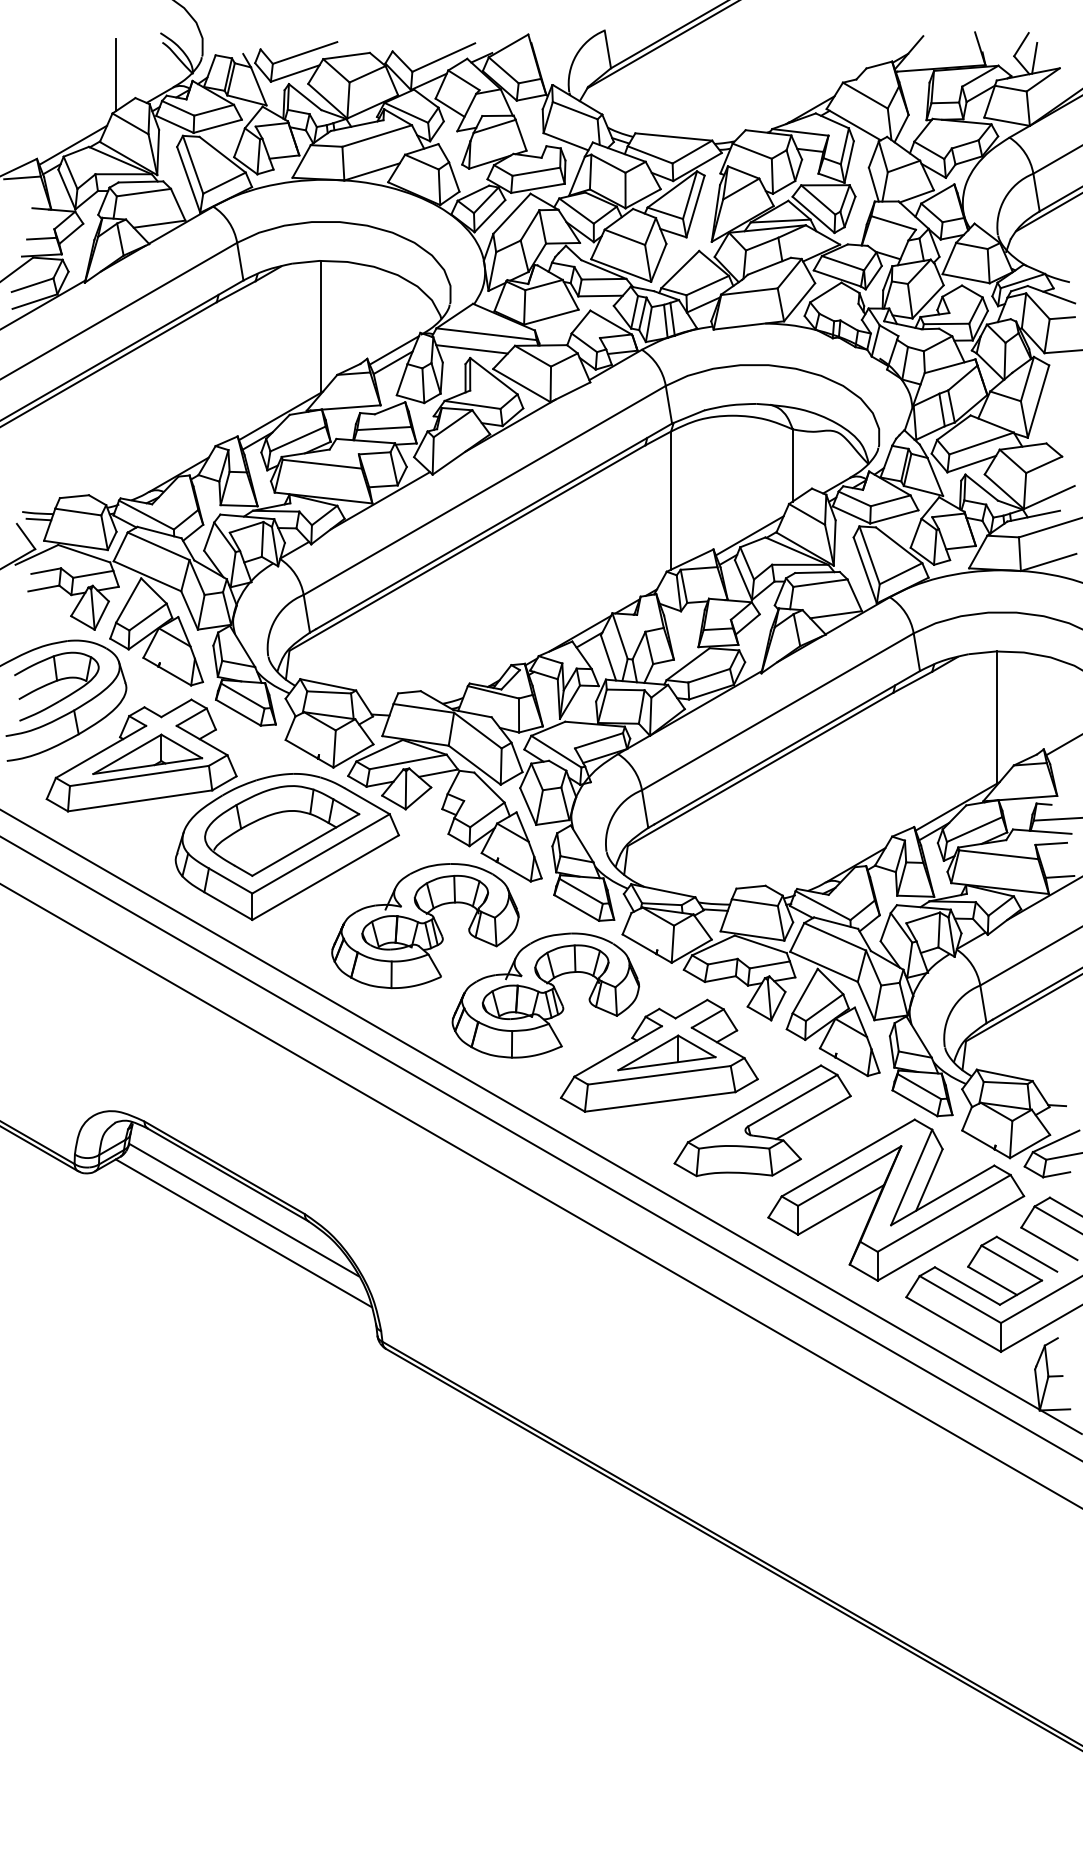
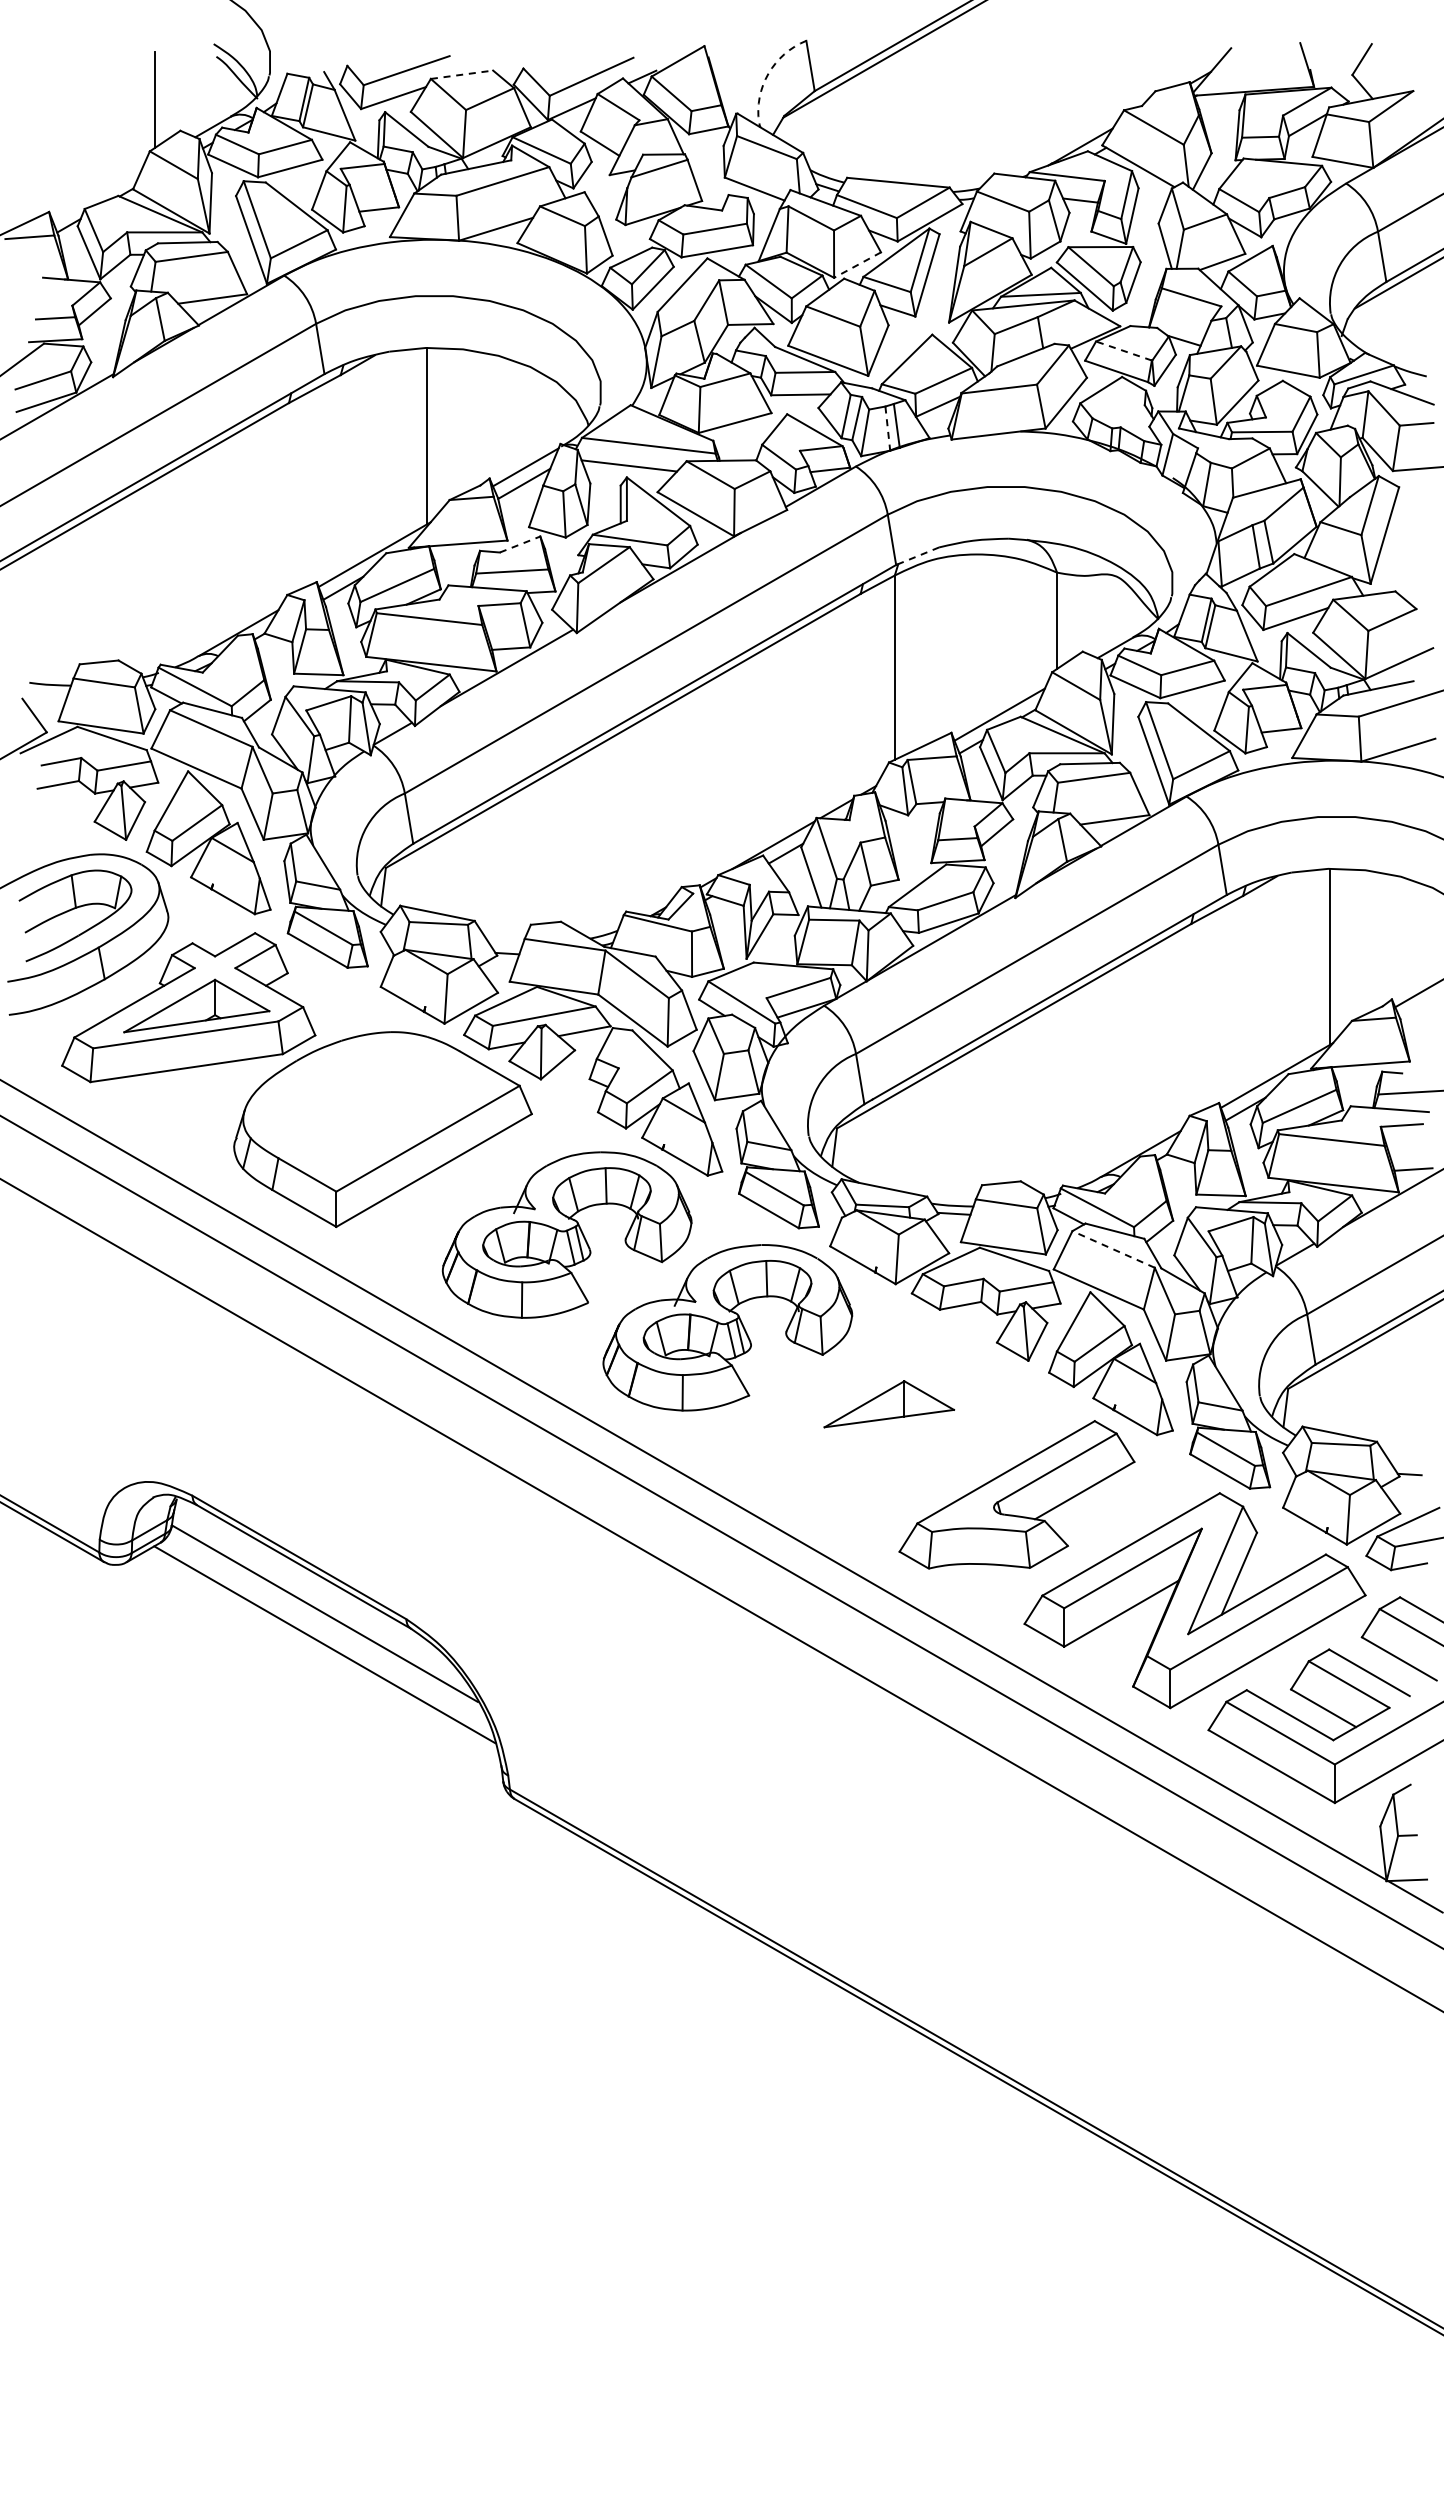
line: (346, 55) -> (462, 74), solid -> dashed
arc: (576, 55) -> (768, 73), solid -> dashed
line: (1034, 58) -> (1379, 77), removed
line: (73, 145) -> (97, 193), removed
line: (643, 199) -> (857, 265), solid -> dashed
line: (842, 262) -> (1123, 350), solid -> dashed
line: (665, 322) -> (887, 429), solid -> dashed
line: (390, 408) -> (520, 544), solid -> dashed
line: (688, 417) -> (917, 556), solid -> dashed
line: (38, 519) -> (51, 692), removed
part: (281, 831) -> (375, 1108), removed
line: (835, 936) -> (1113, 1249), solid -> dashed
part: (659, 1055) -> (879, 1407), removed

